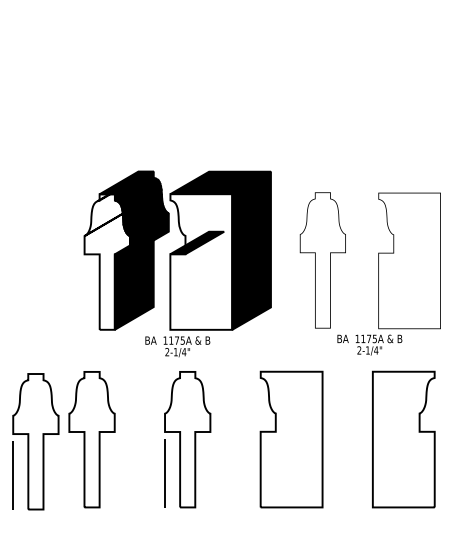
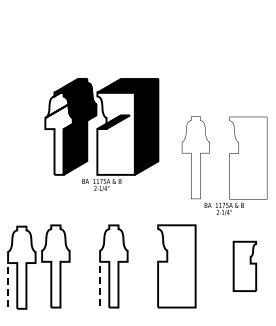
part: (177, 263) -> (101, 134), moved
part: (403, 439) -> (244, 266), size x0.6
line: (165, 472) -> (100, 286), solid -> dashed
line: (13, 474) -> (8, 287), solid -> dashed

